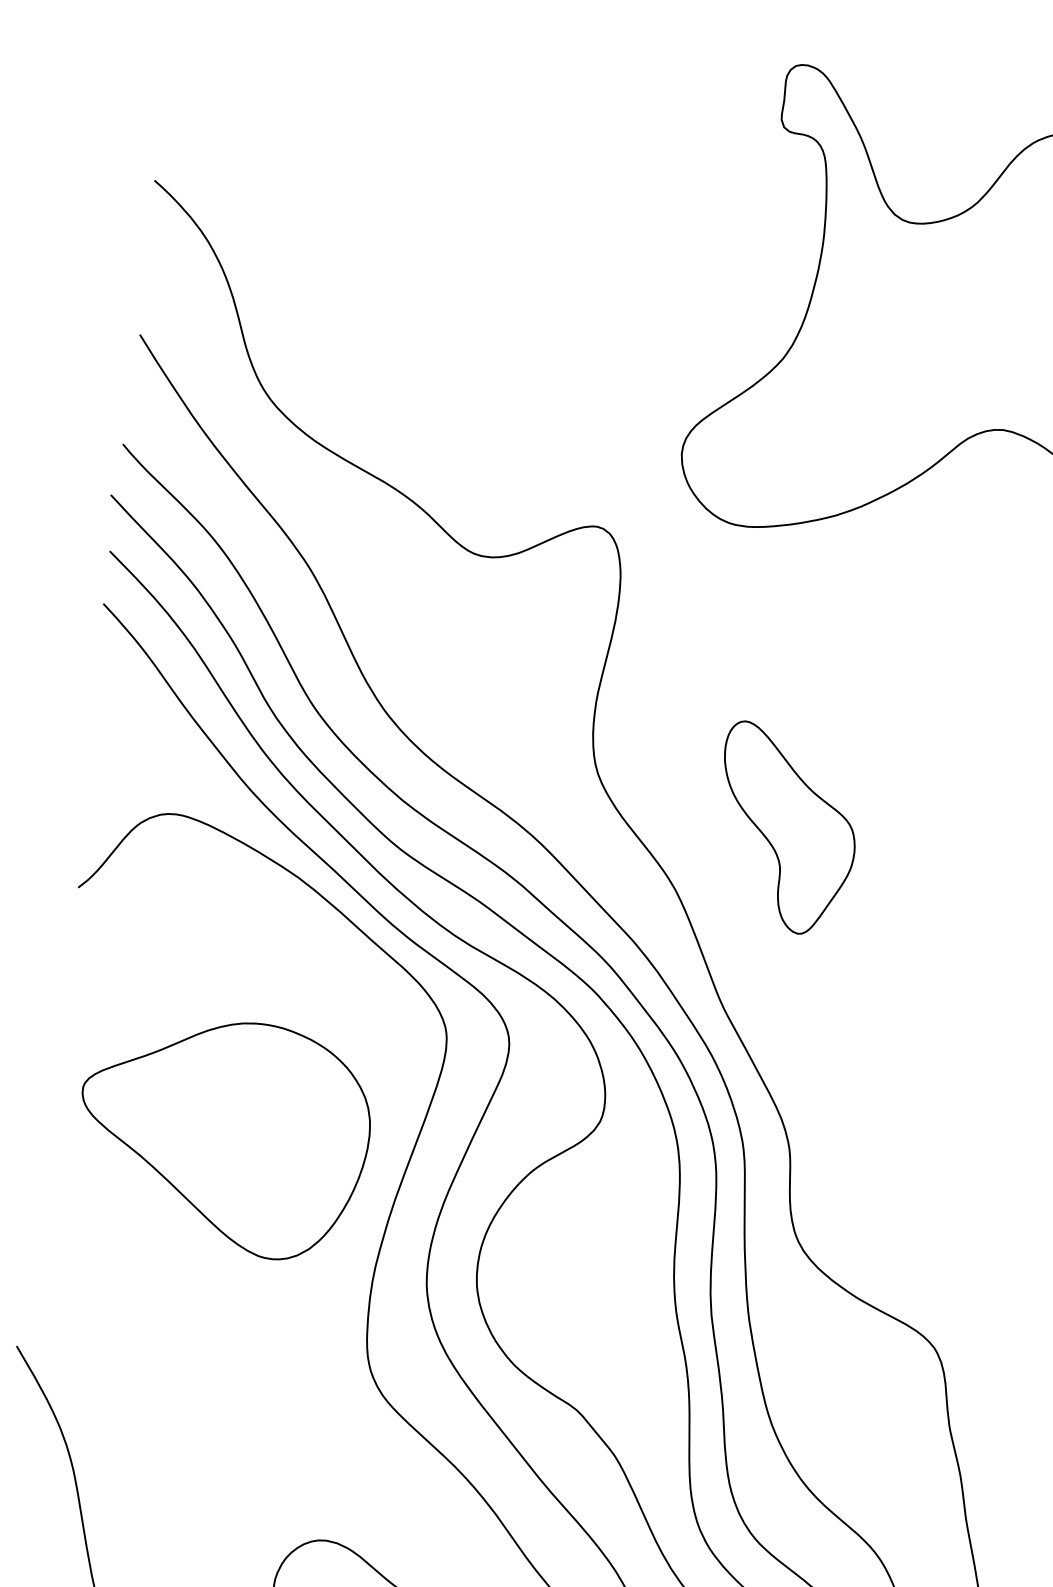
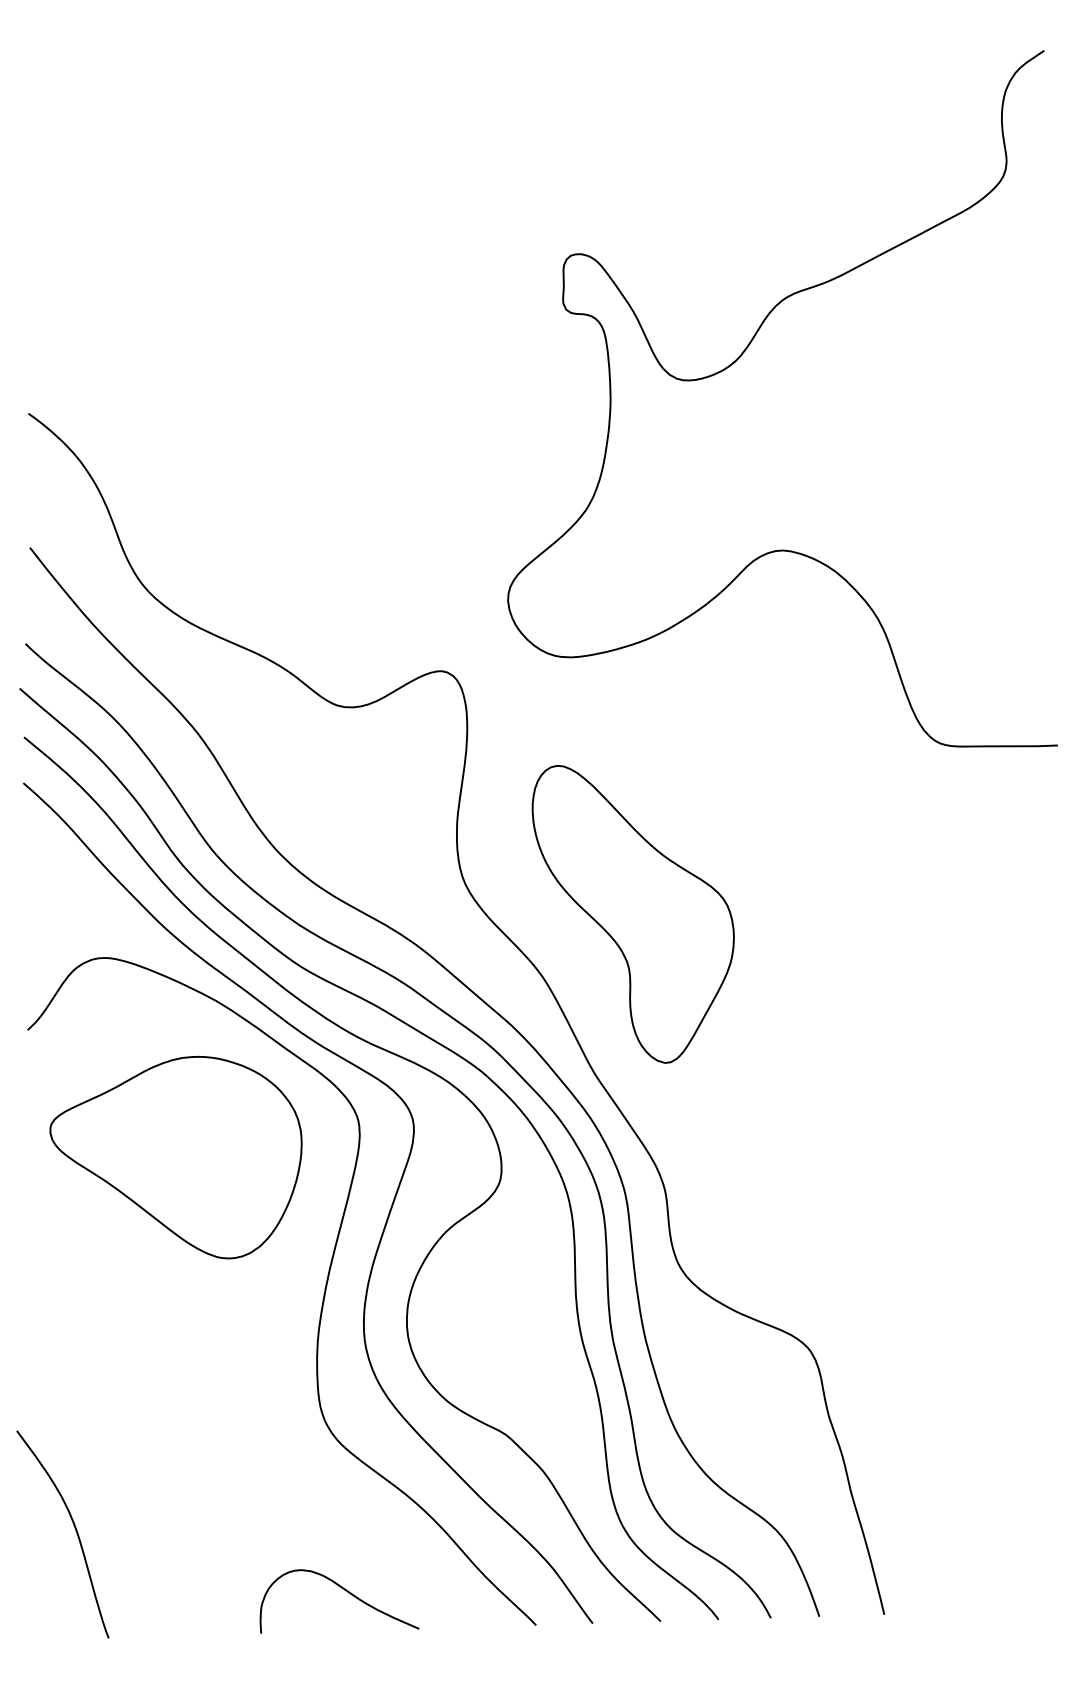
part: (786, 829) -> (632, 914), size x1.67
part: (222, 1136) -> (175, 1157), moved

